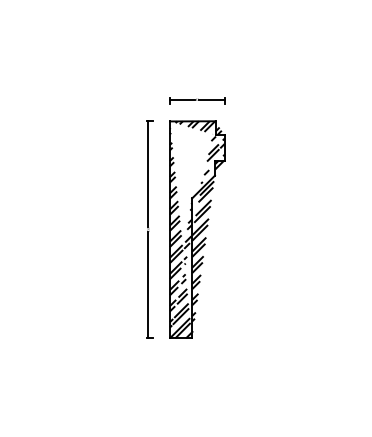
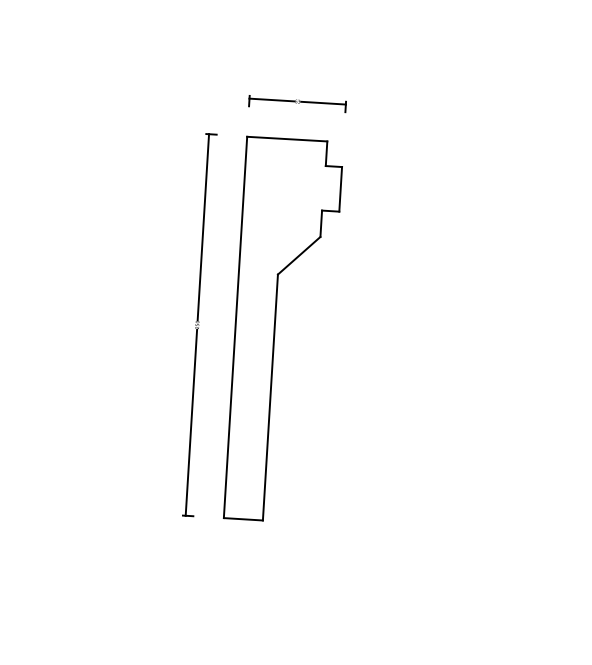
hatch: (196, 229) -> (282, 329), removed

